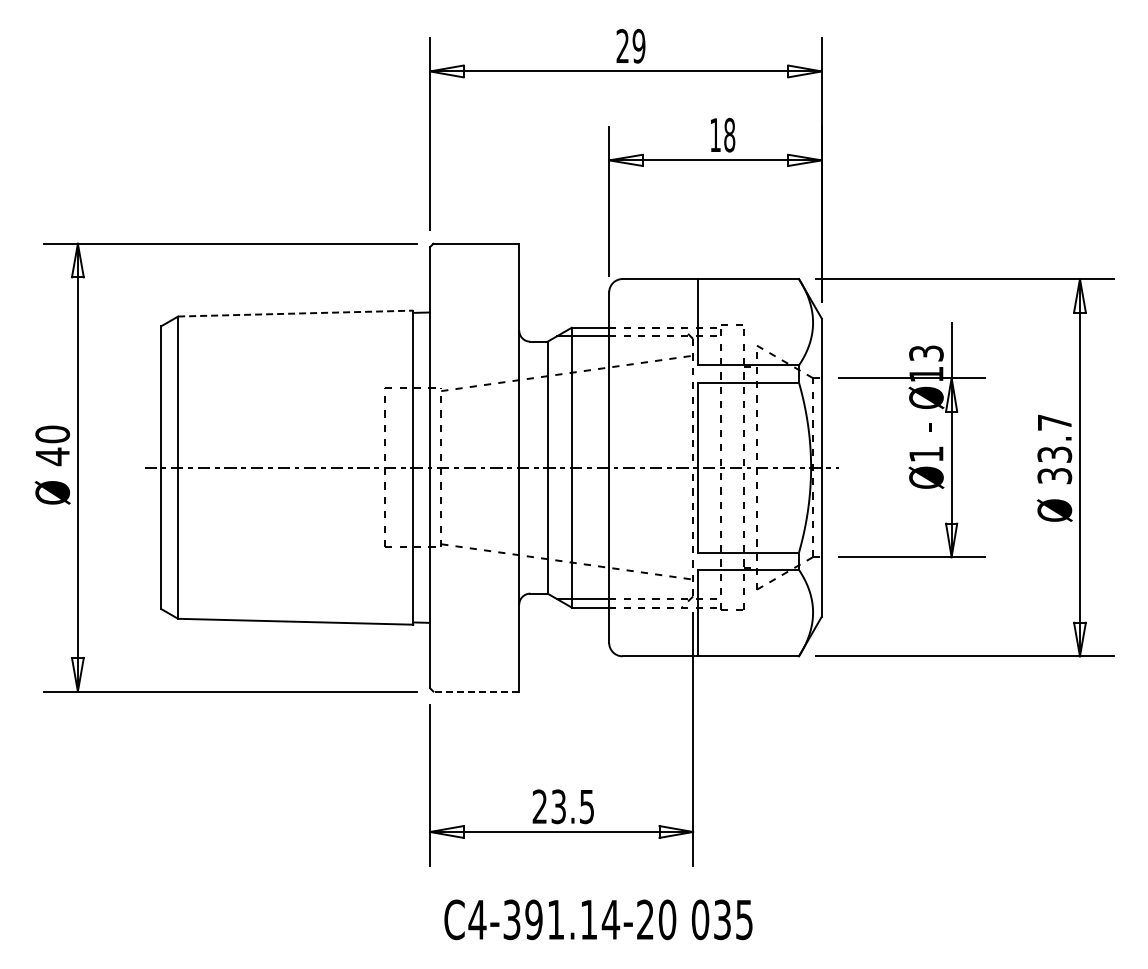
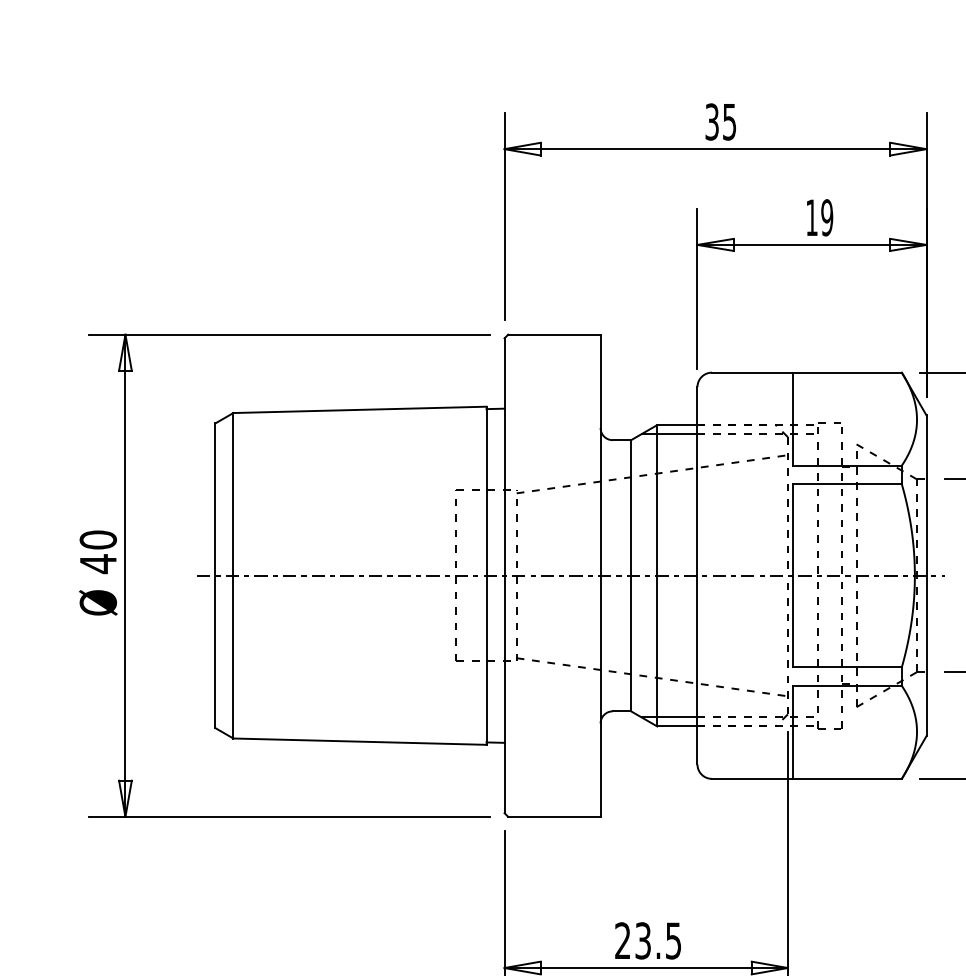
text: (630, 46) -> (720, 122), 29 -> 35
text: (729, 135) -> (827, 218), 18 -> 19
line: (295, 313) -> (359, 409), dashed -> solid
line: (476, 691) -> (554, 816), dashed -> solid

